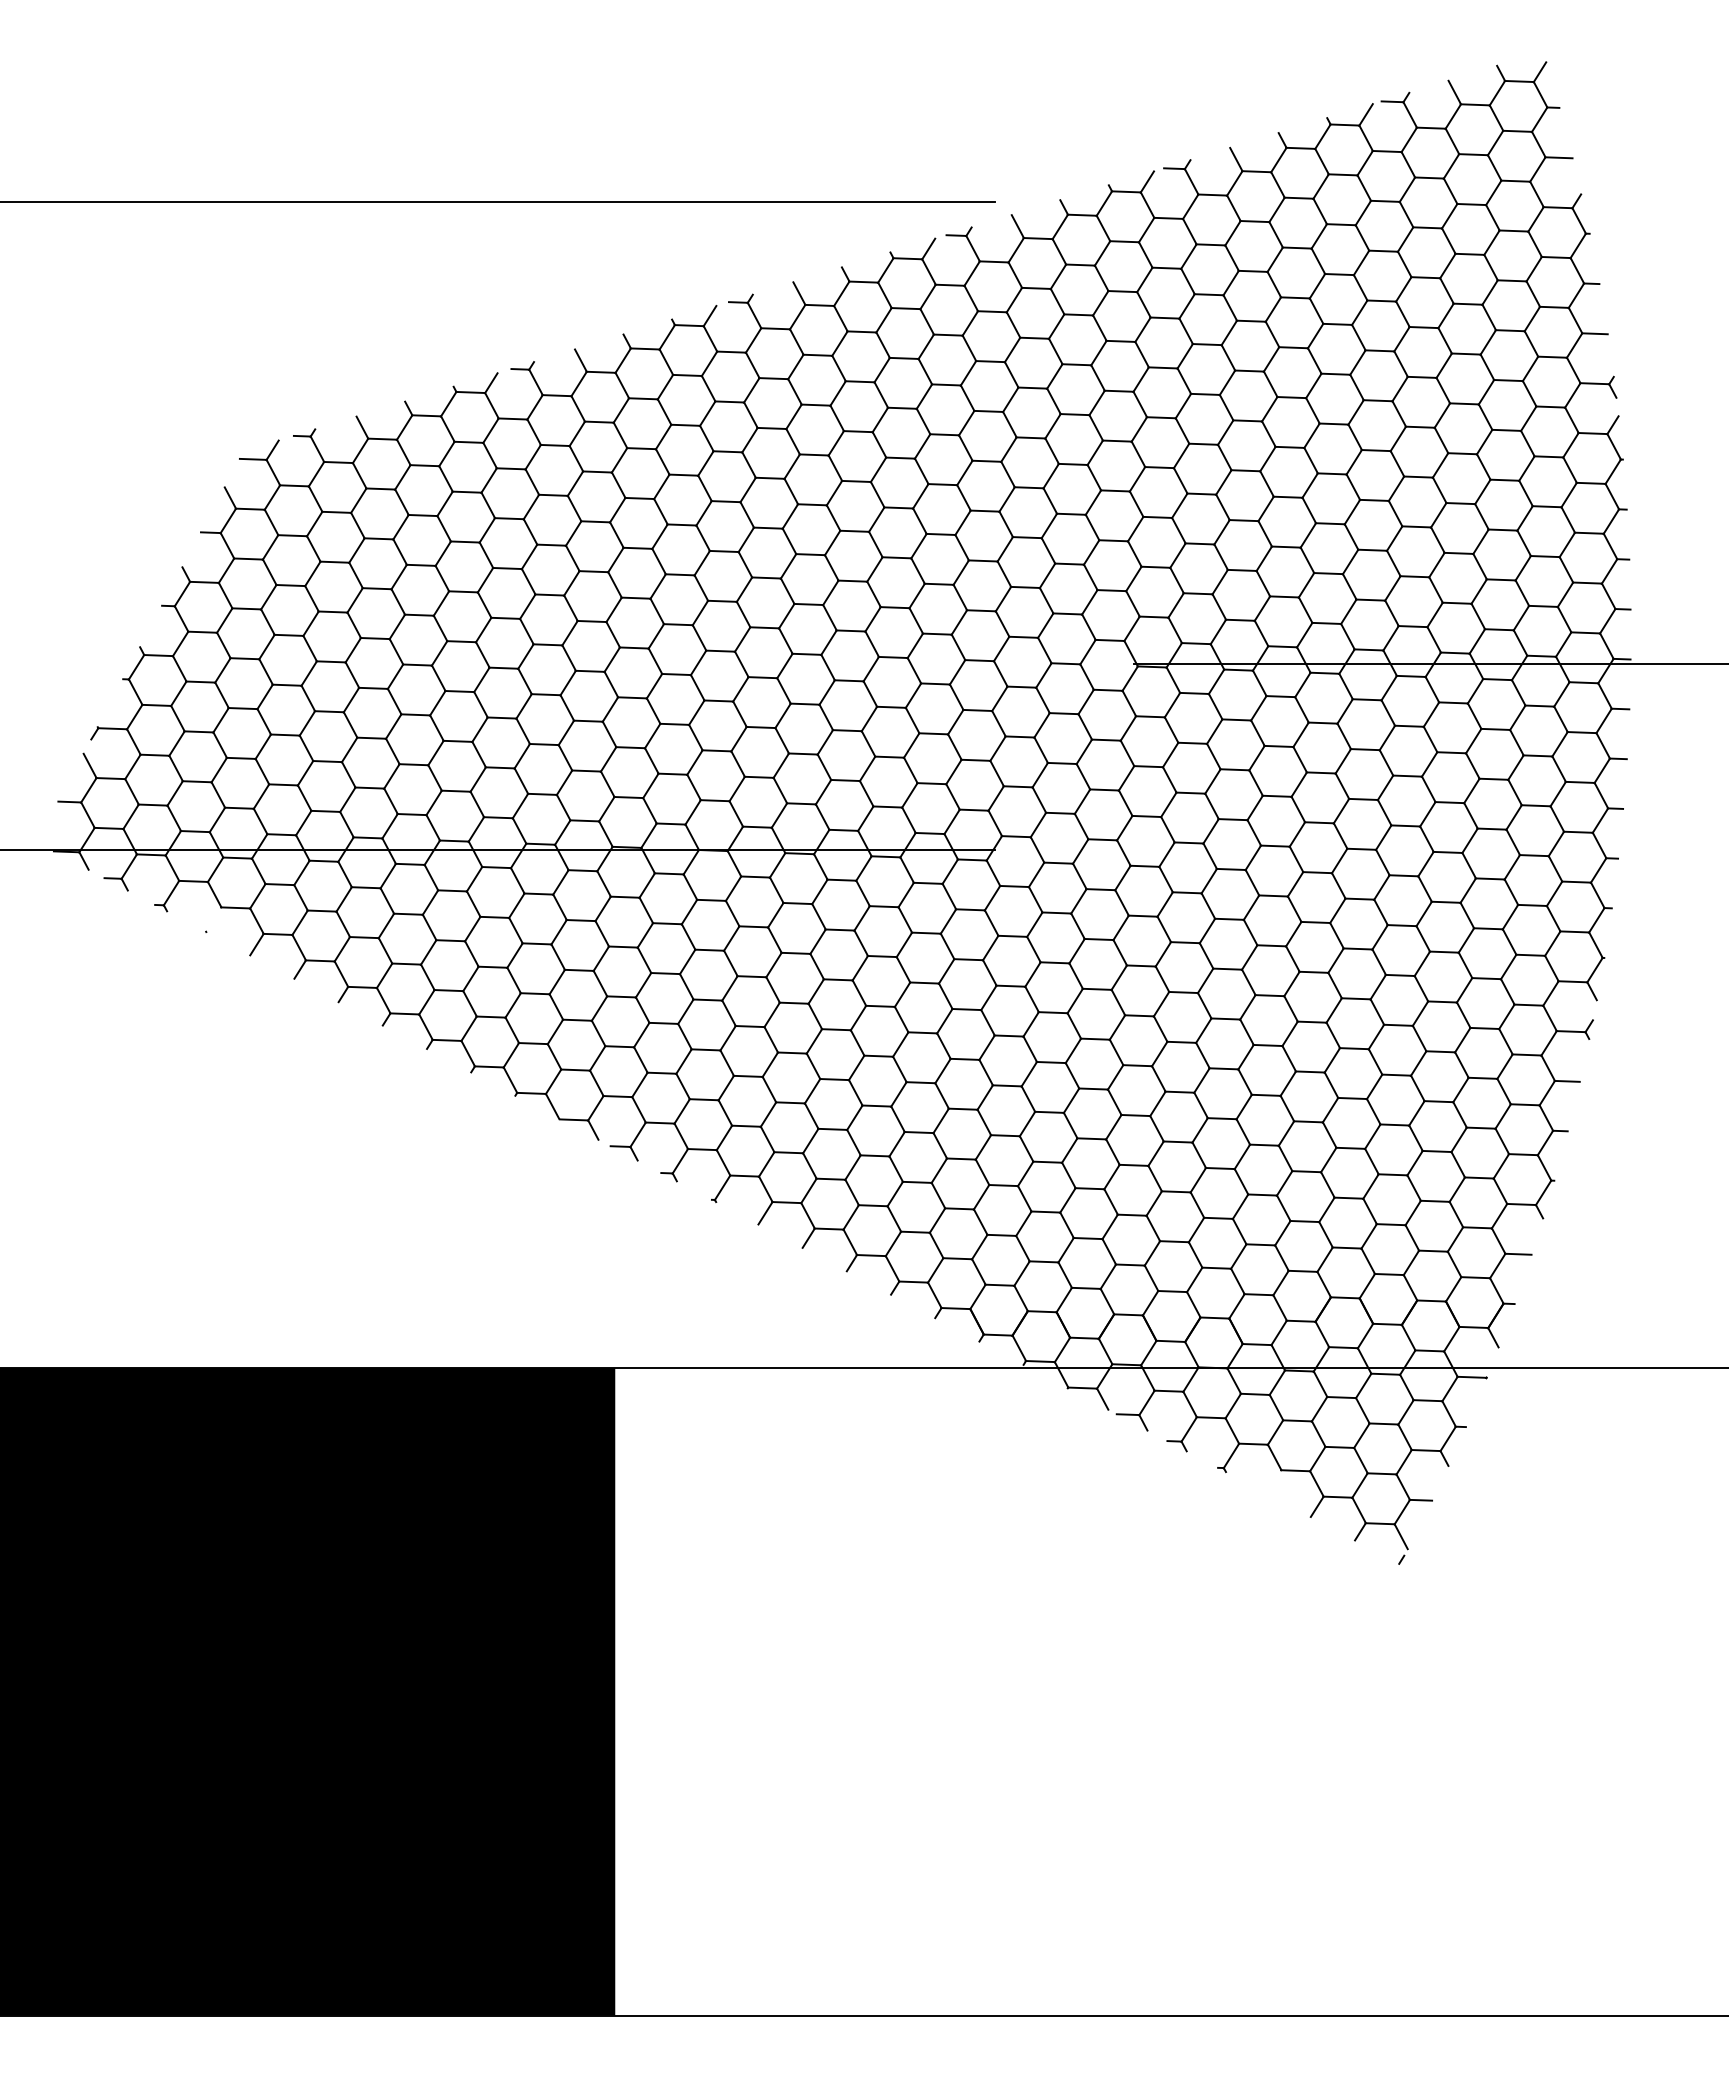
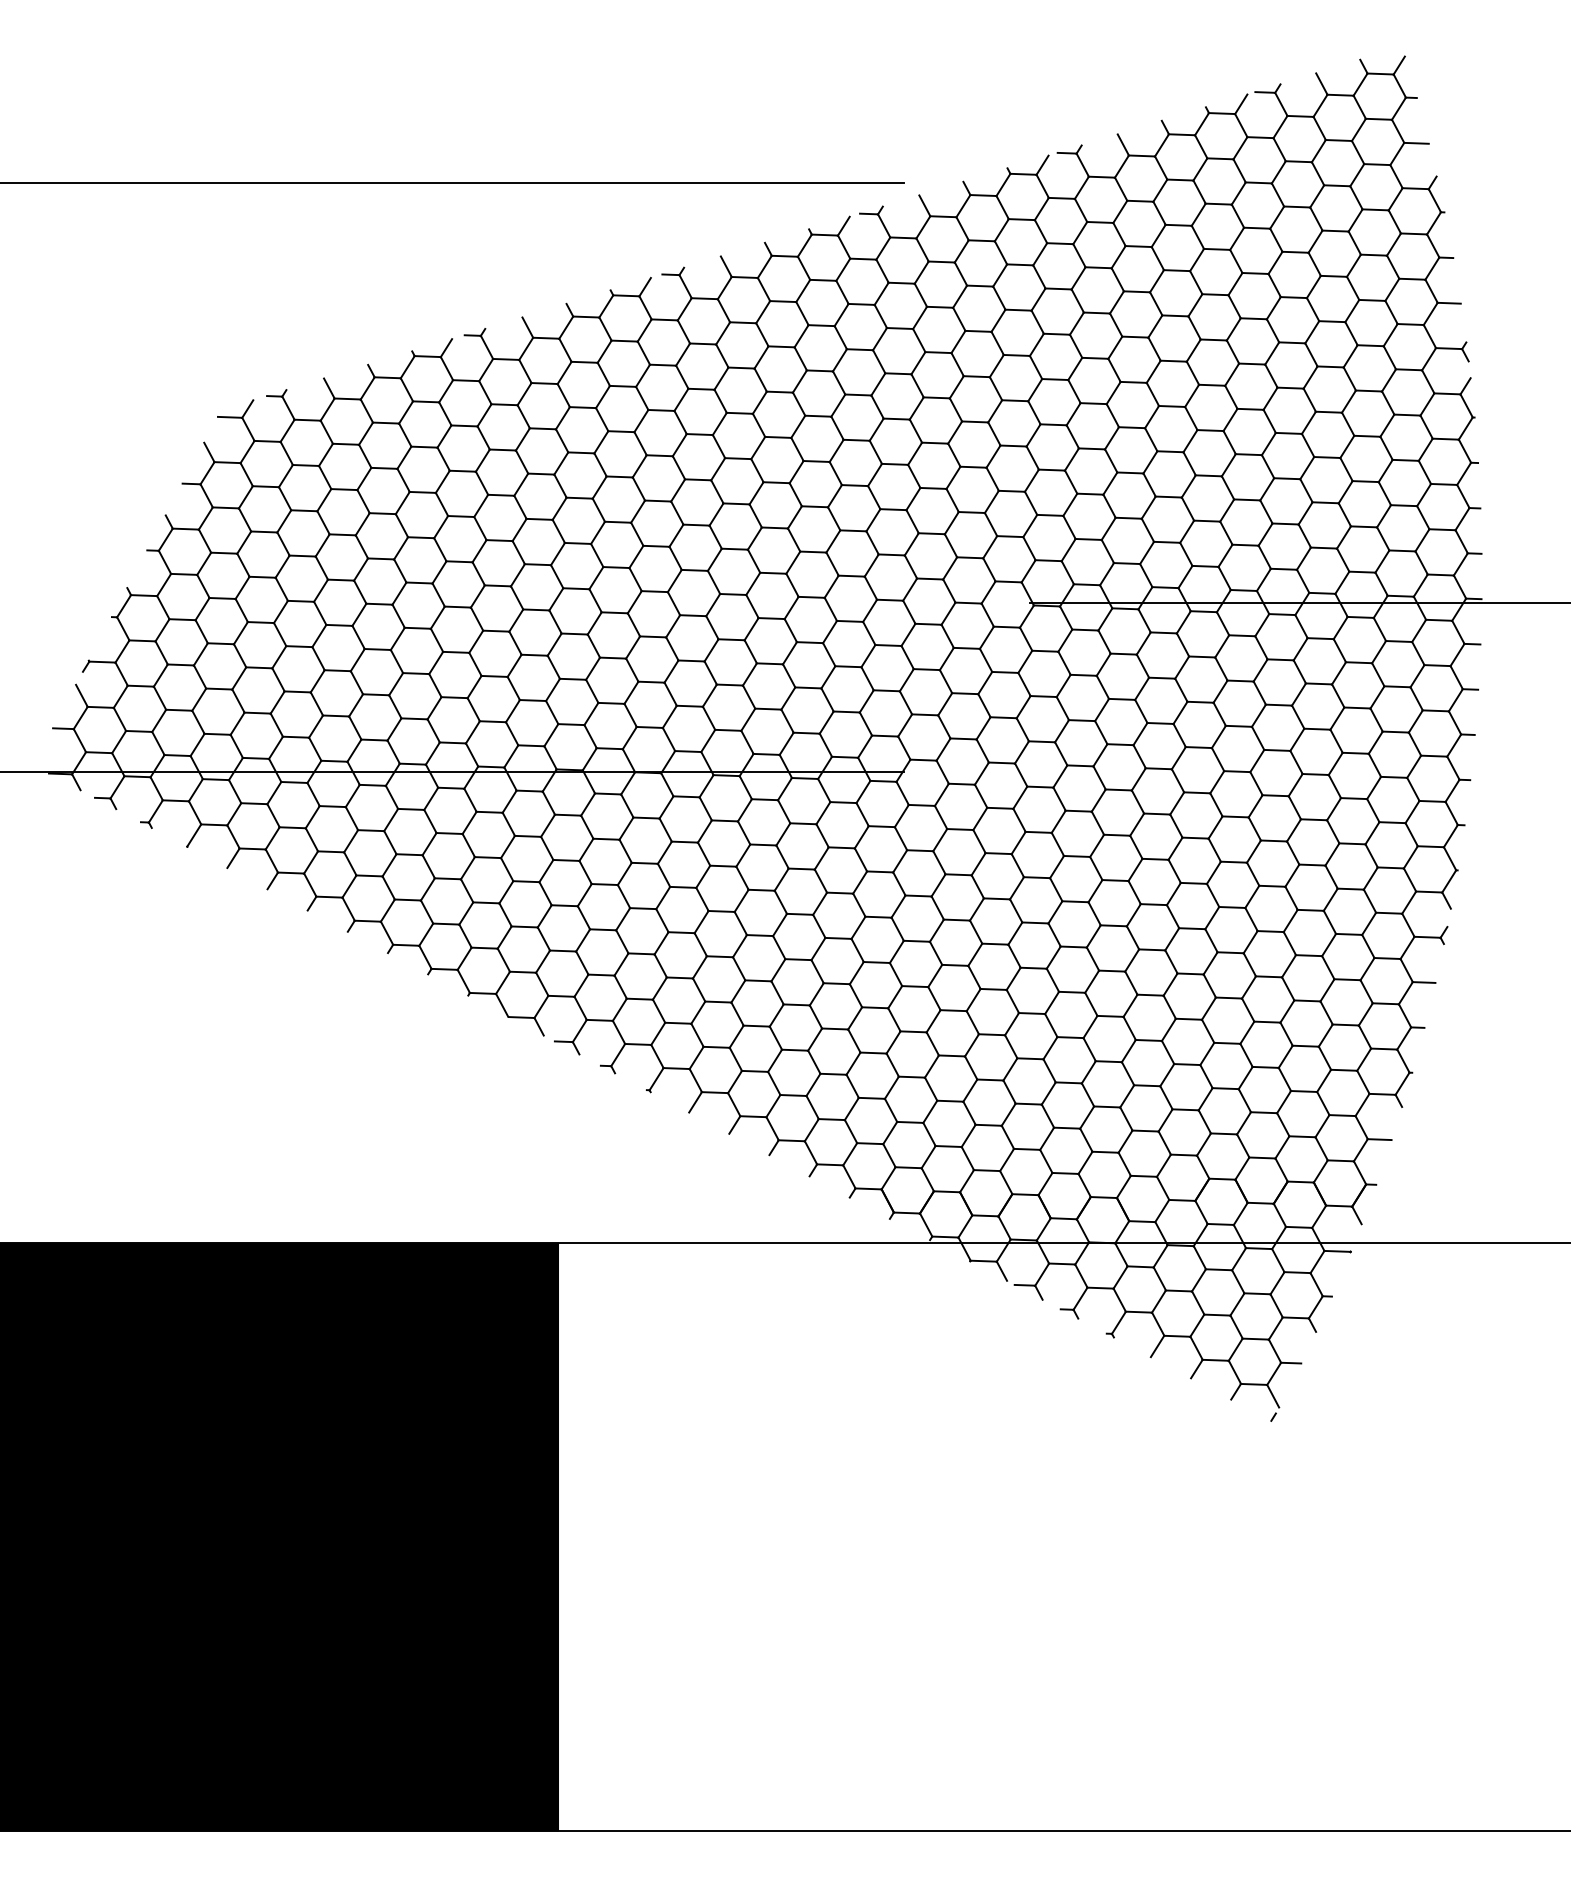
line: (213, 919) -> (194, 835), added
line: (1273, 1481) -> (1157, 1346), added

